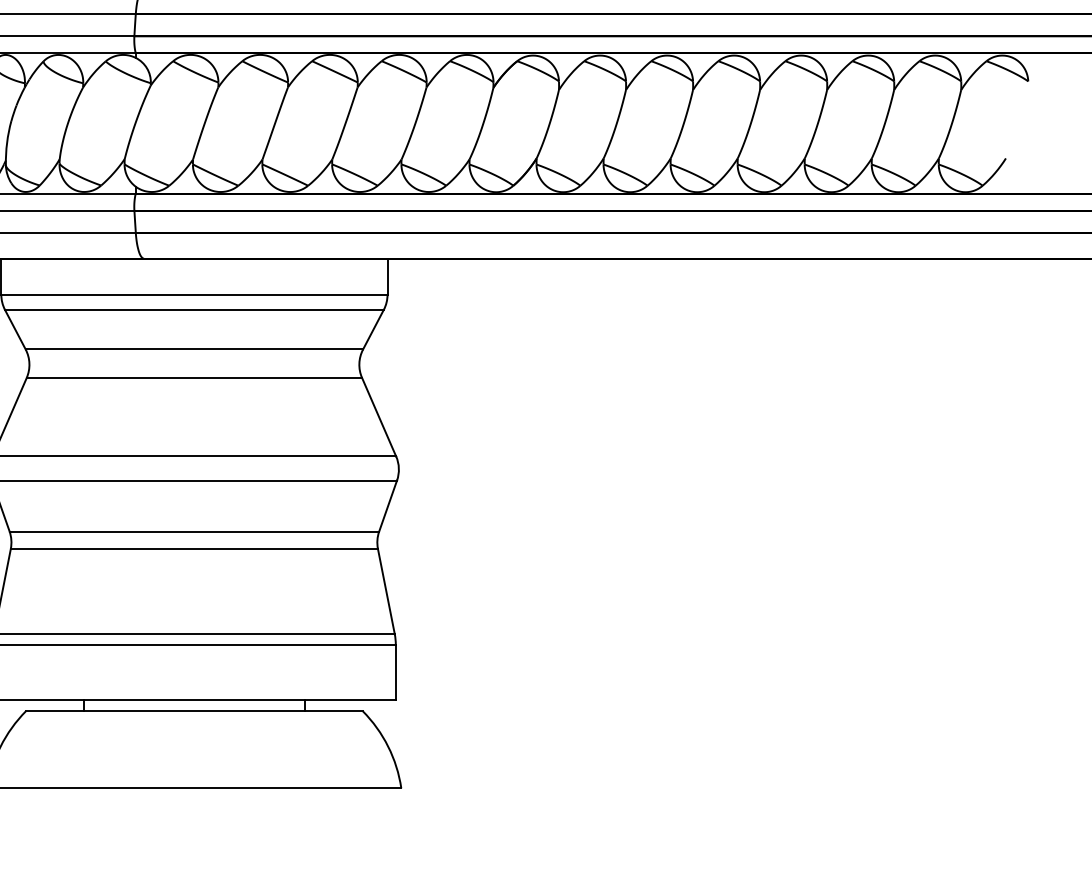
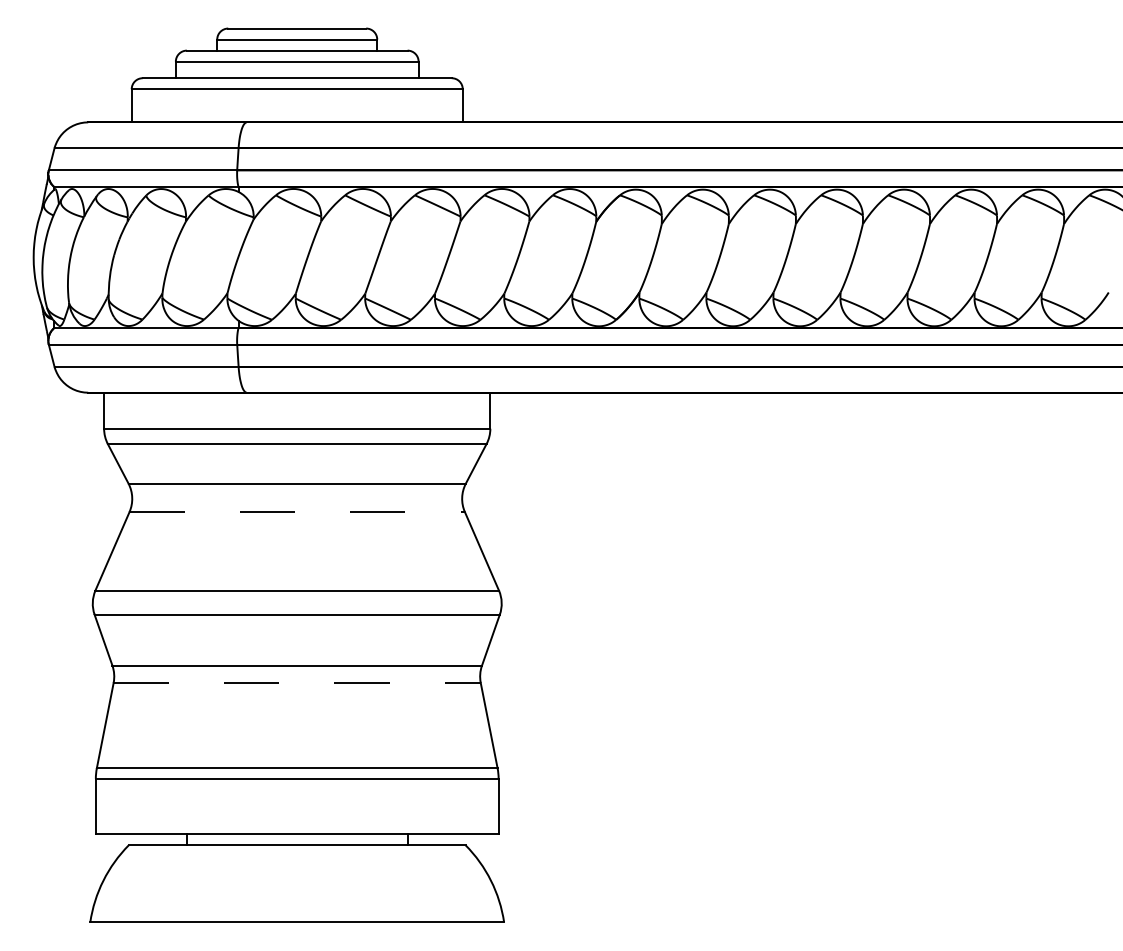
line: (194, 378) -> (297, 512), solid -> dashed
line: (194, 548) -> (297, 682), solid -> dashed

